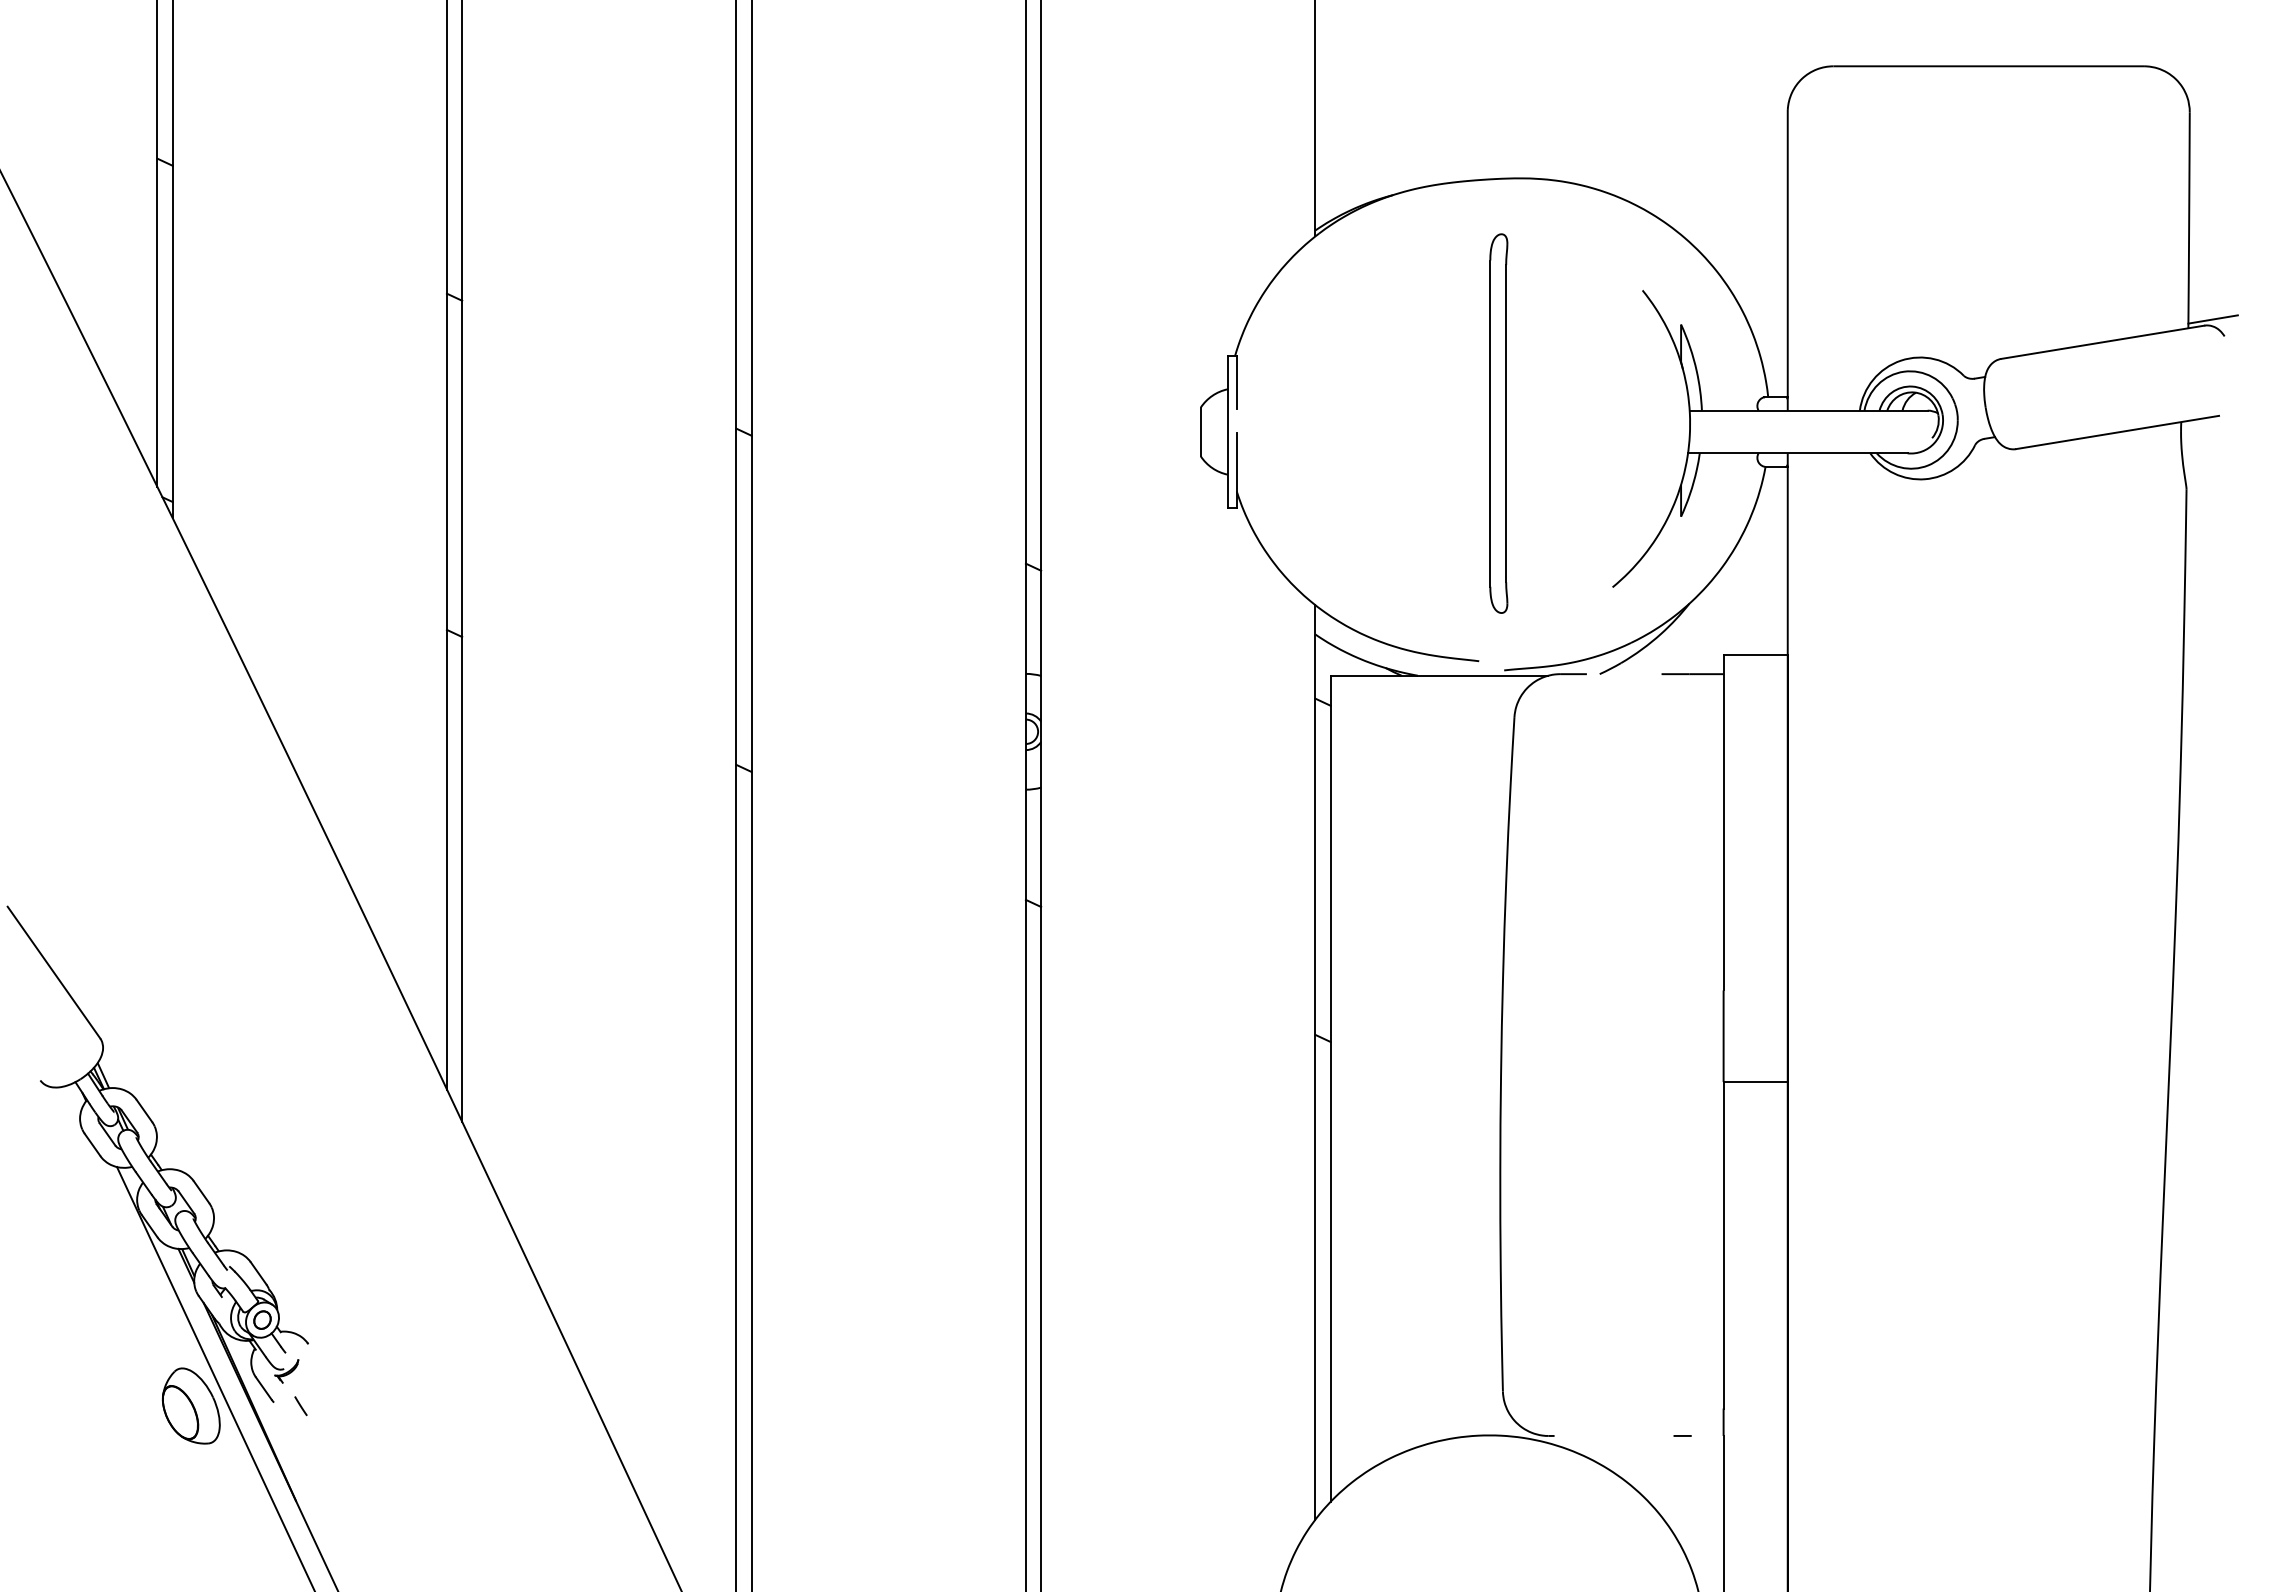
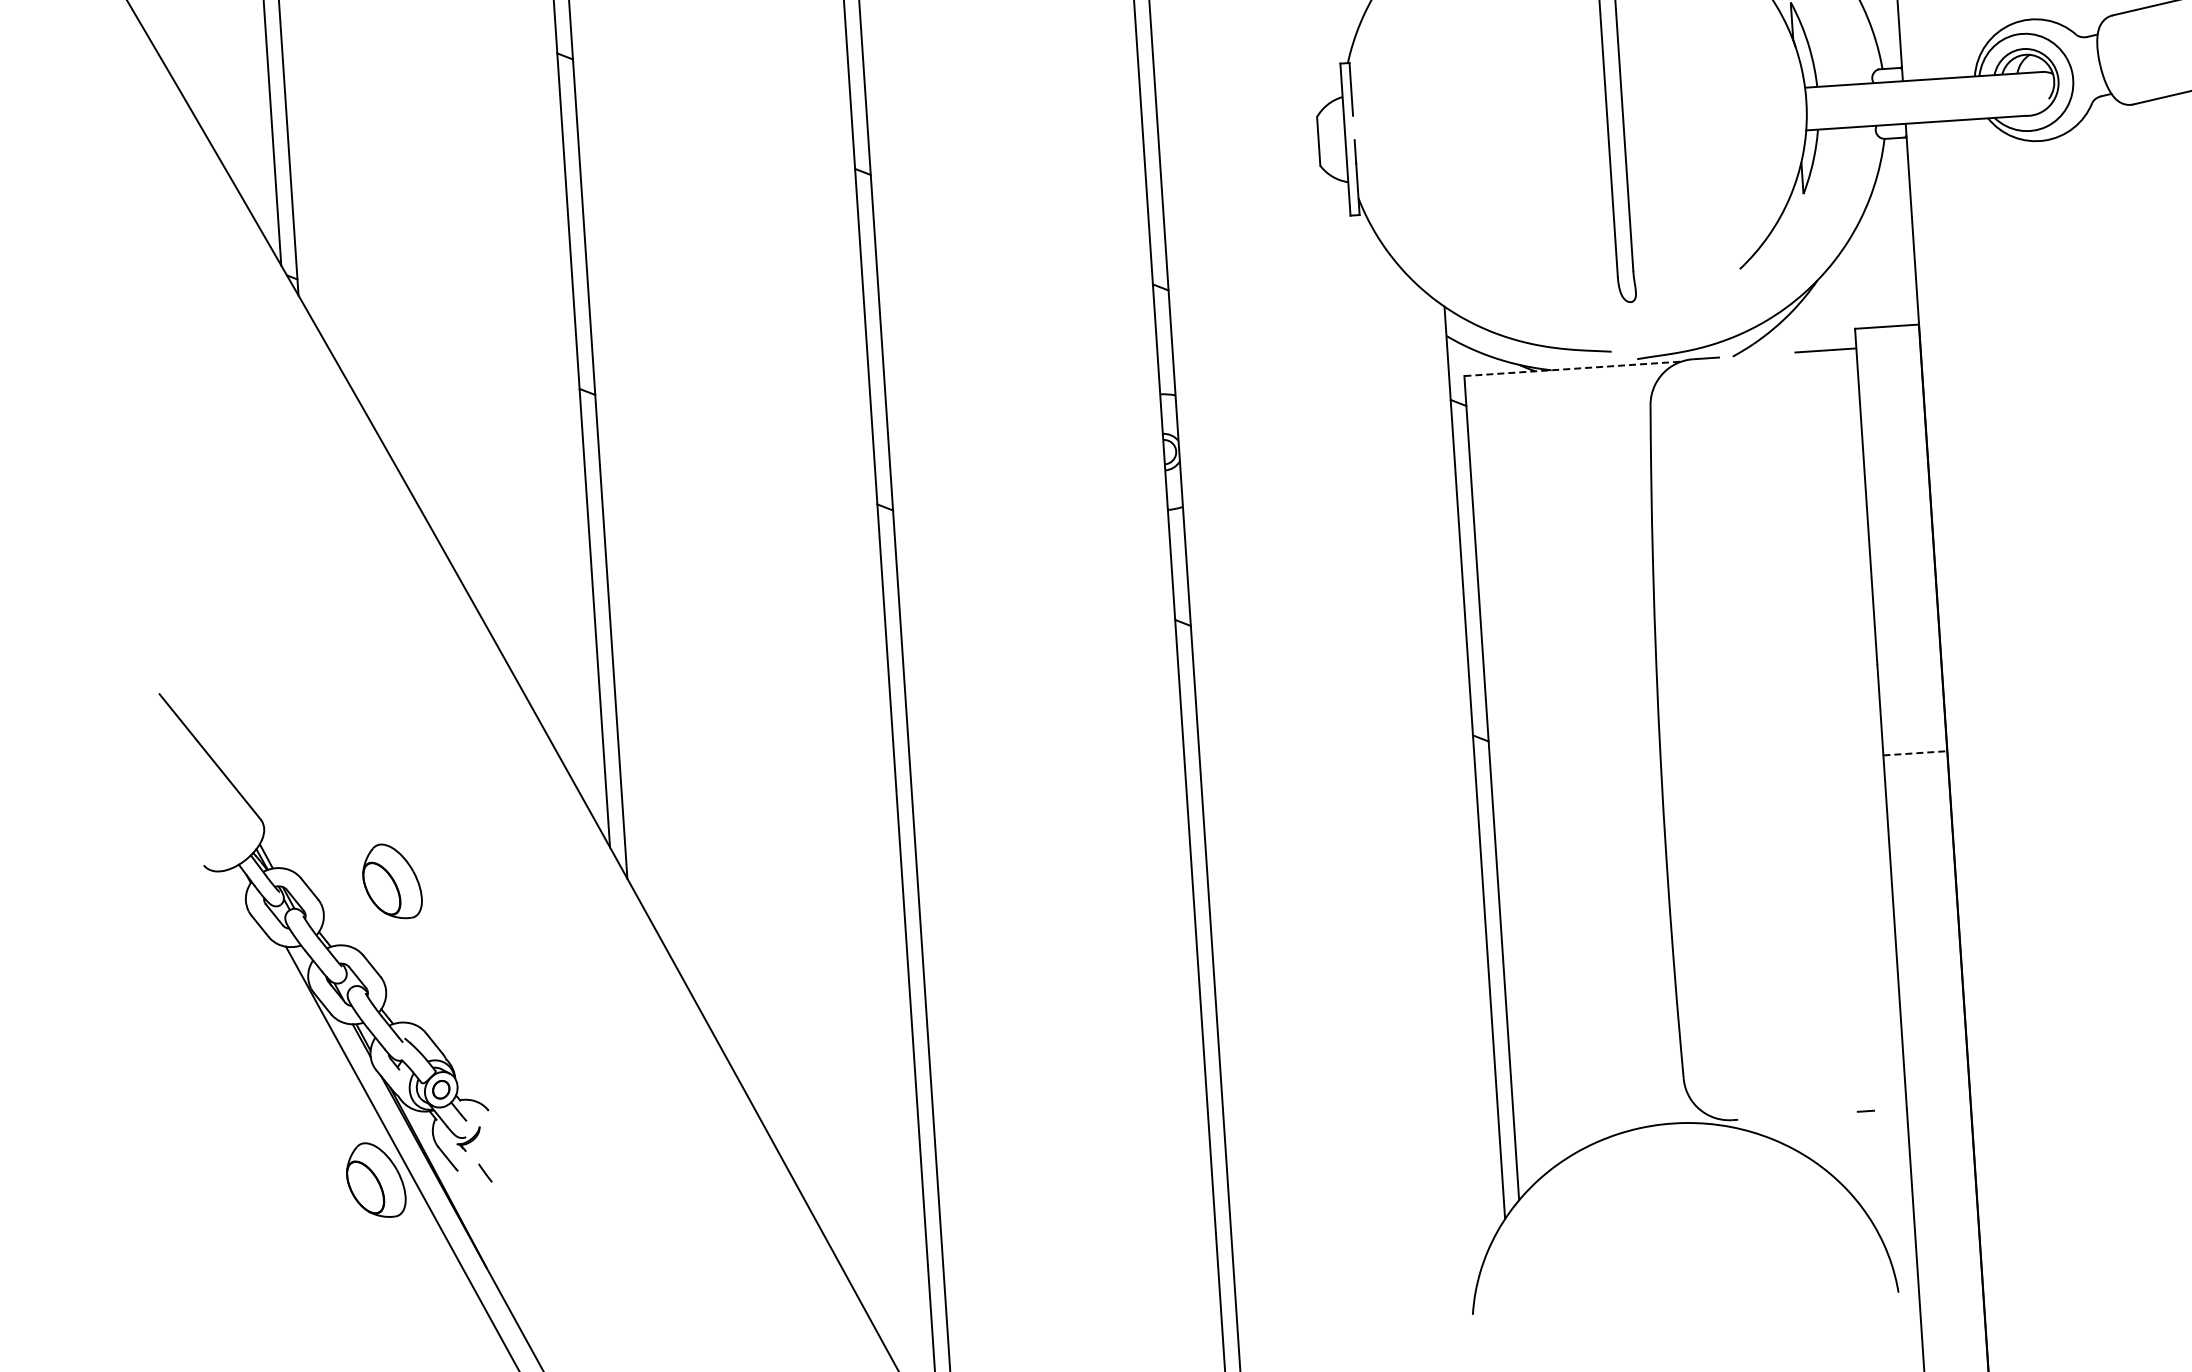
line: (1439, 675) -> (1572, 368), solid -> dashed
line: (1755, 1082) -> (1915, 753), solid -> dashed
part: (226, 1108) -> (391, 881), added

